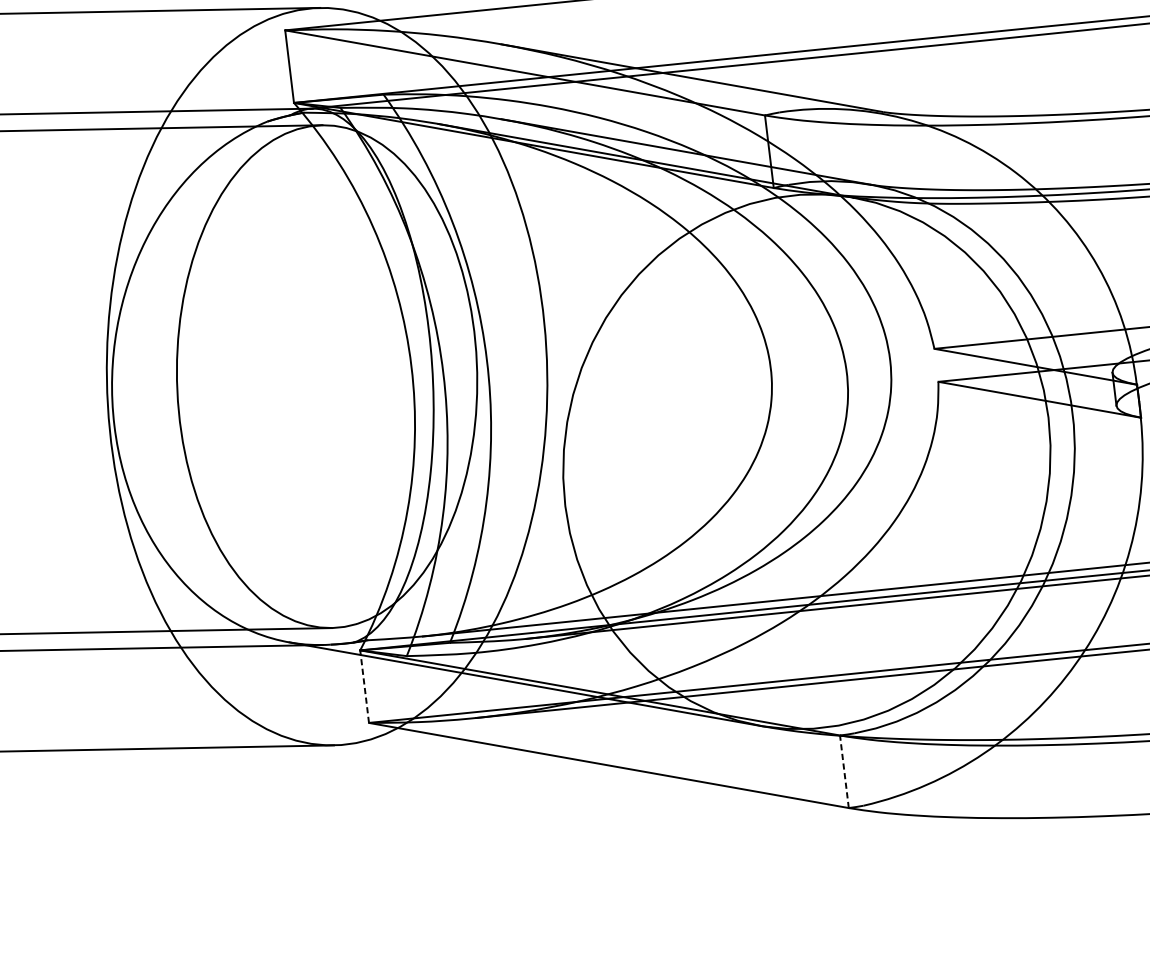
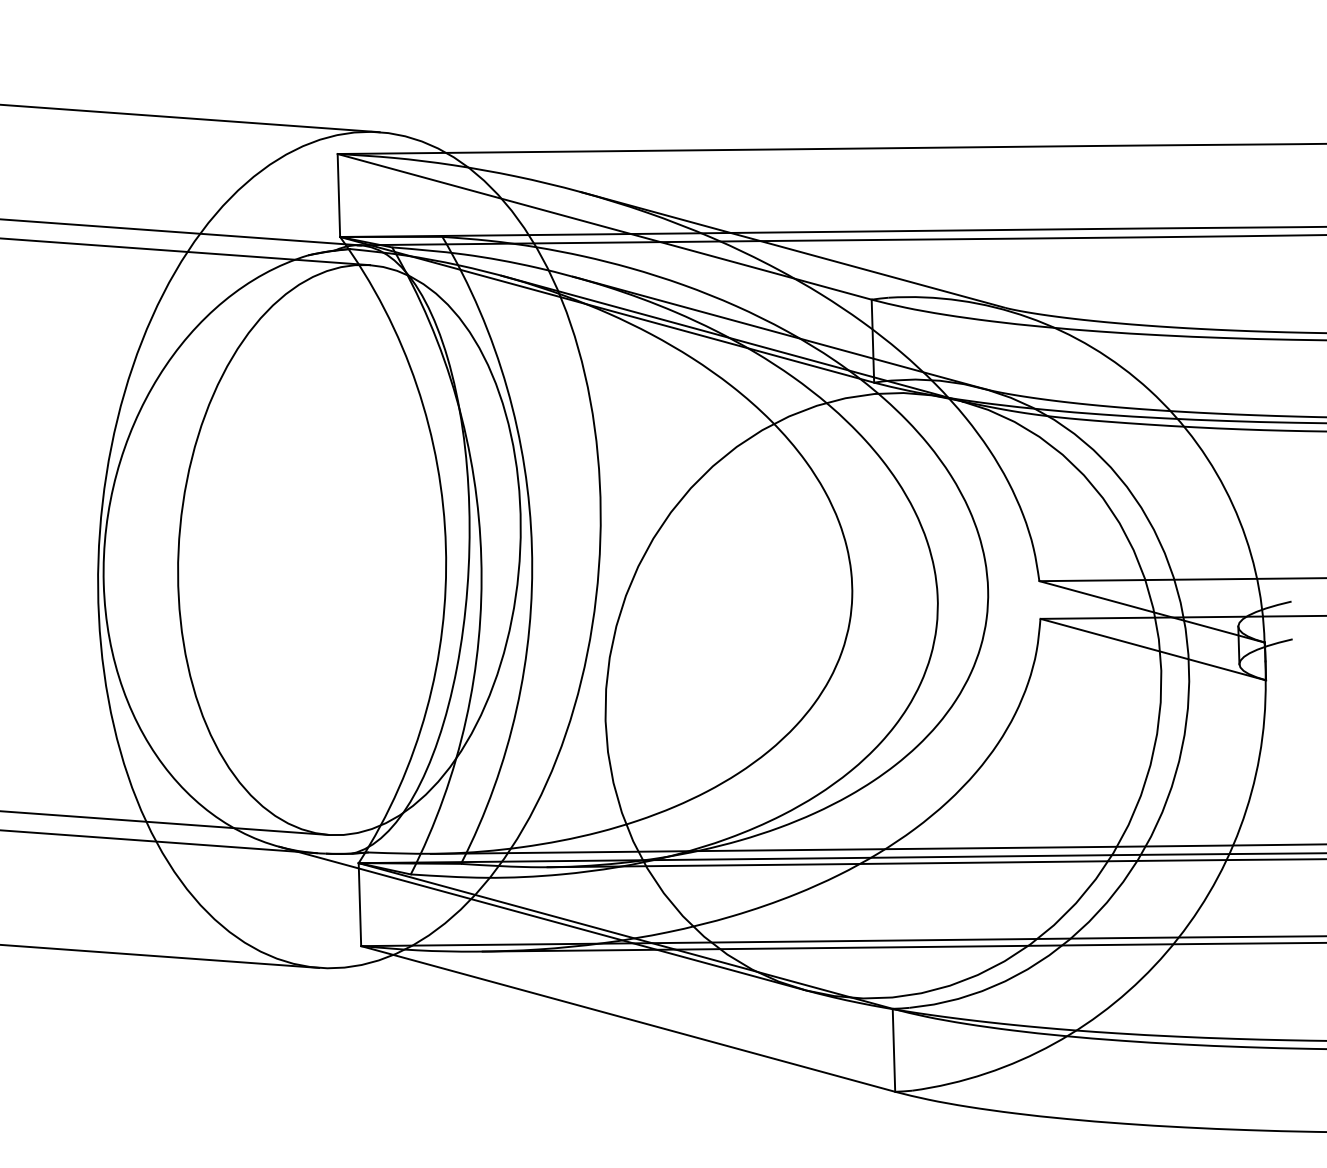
line: (364, 686) -> (359, 904), dashed -> solid
line: (844, 771) -> (893, 1050), dashed -> solid

